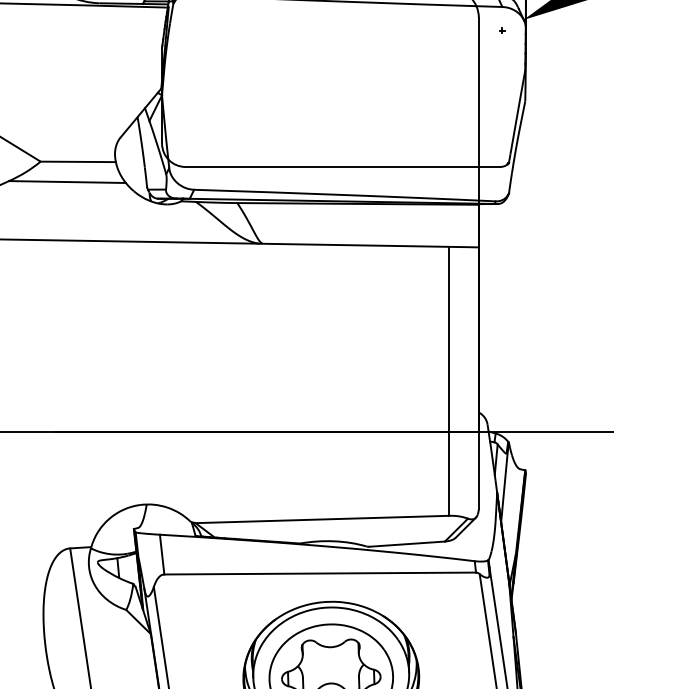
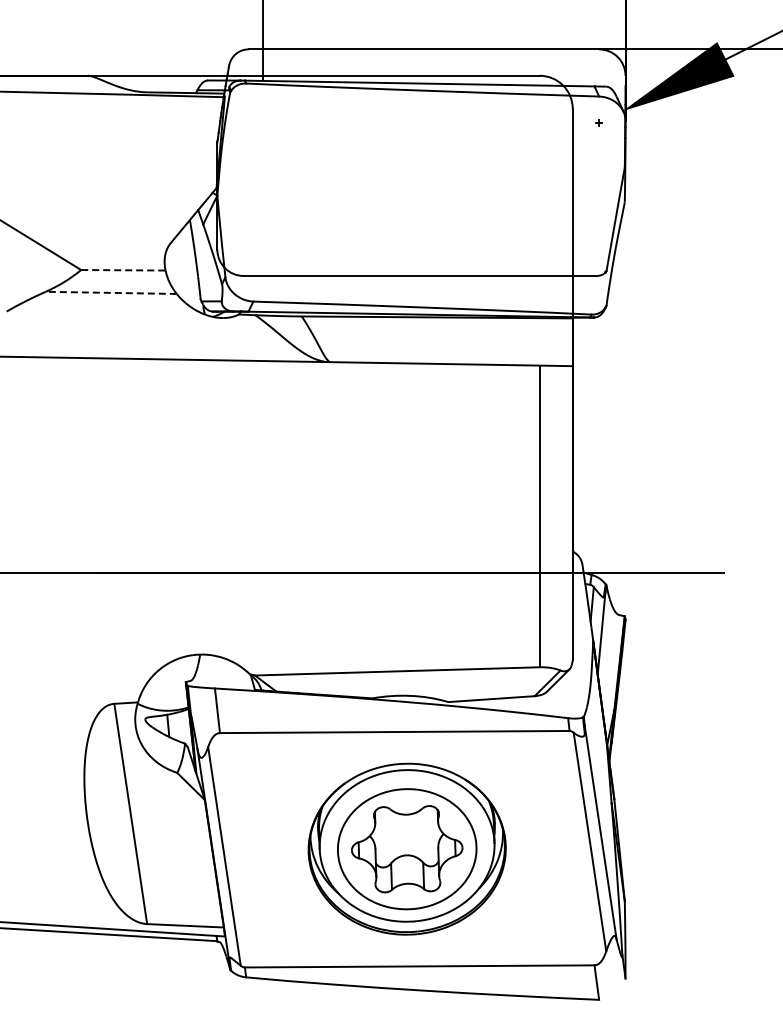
line: (78, 162) -> (123, 270), solid -> dashed
line: (67, 181) -> (111, 292), solid -> dashed

